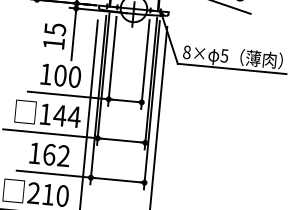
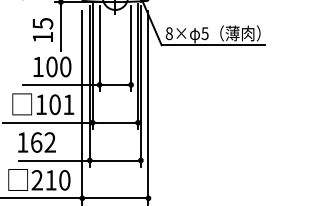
text: (66, 116) -> (61, 104), 144 -> 101
text: (49, 154) -> (36, 142), moved

